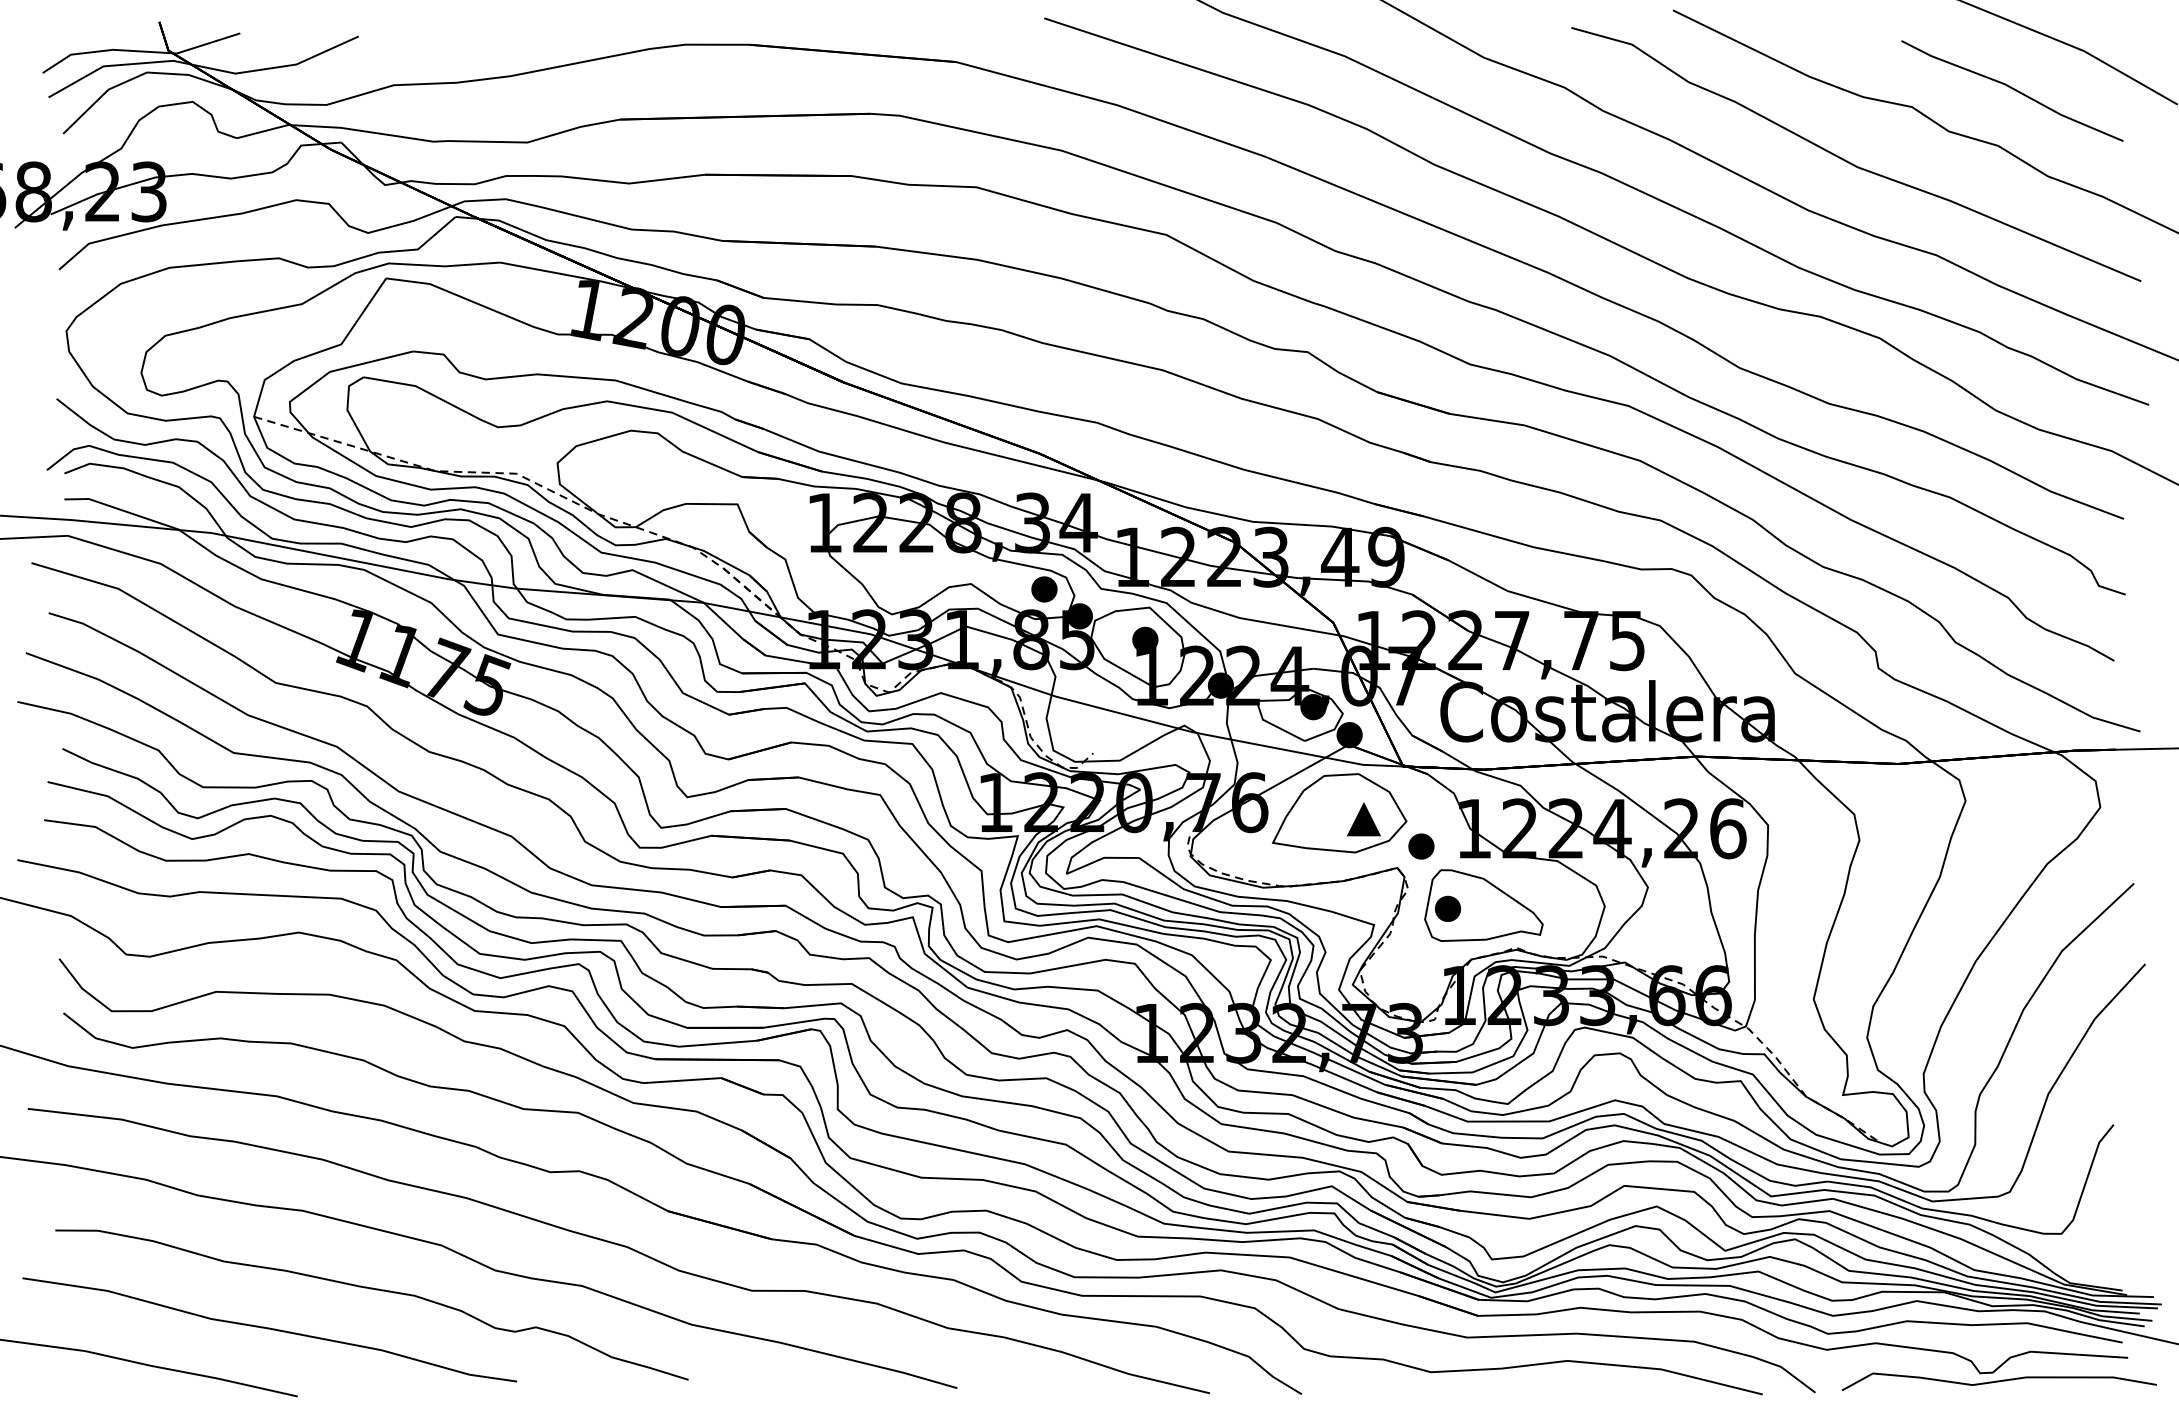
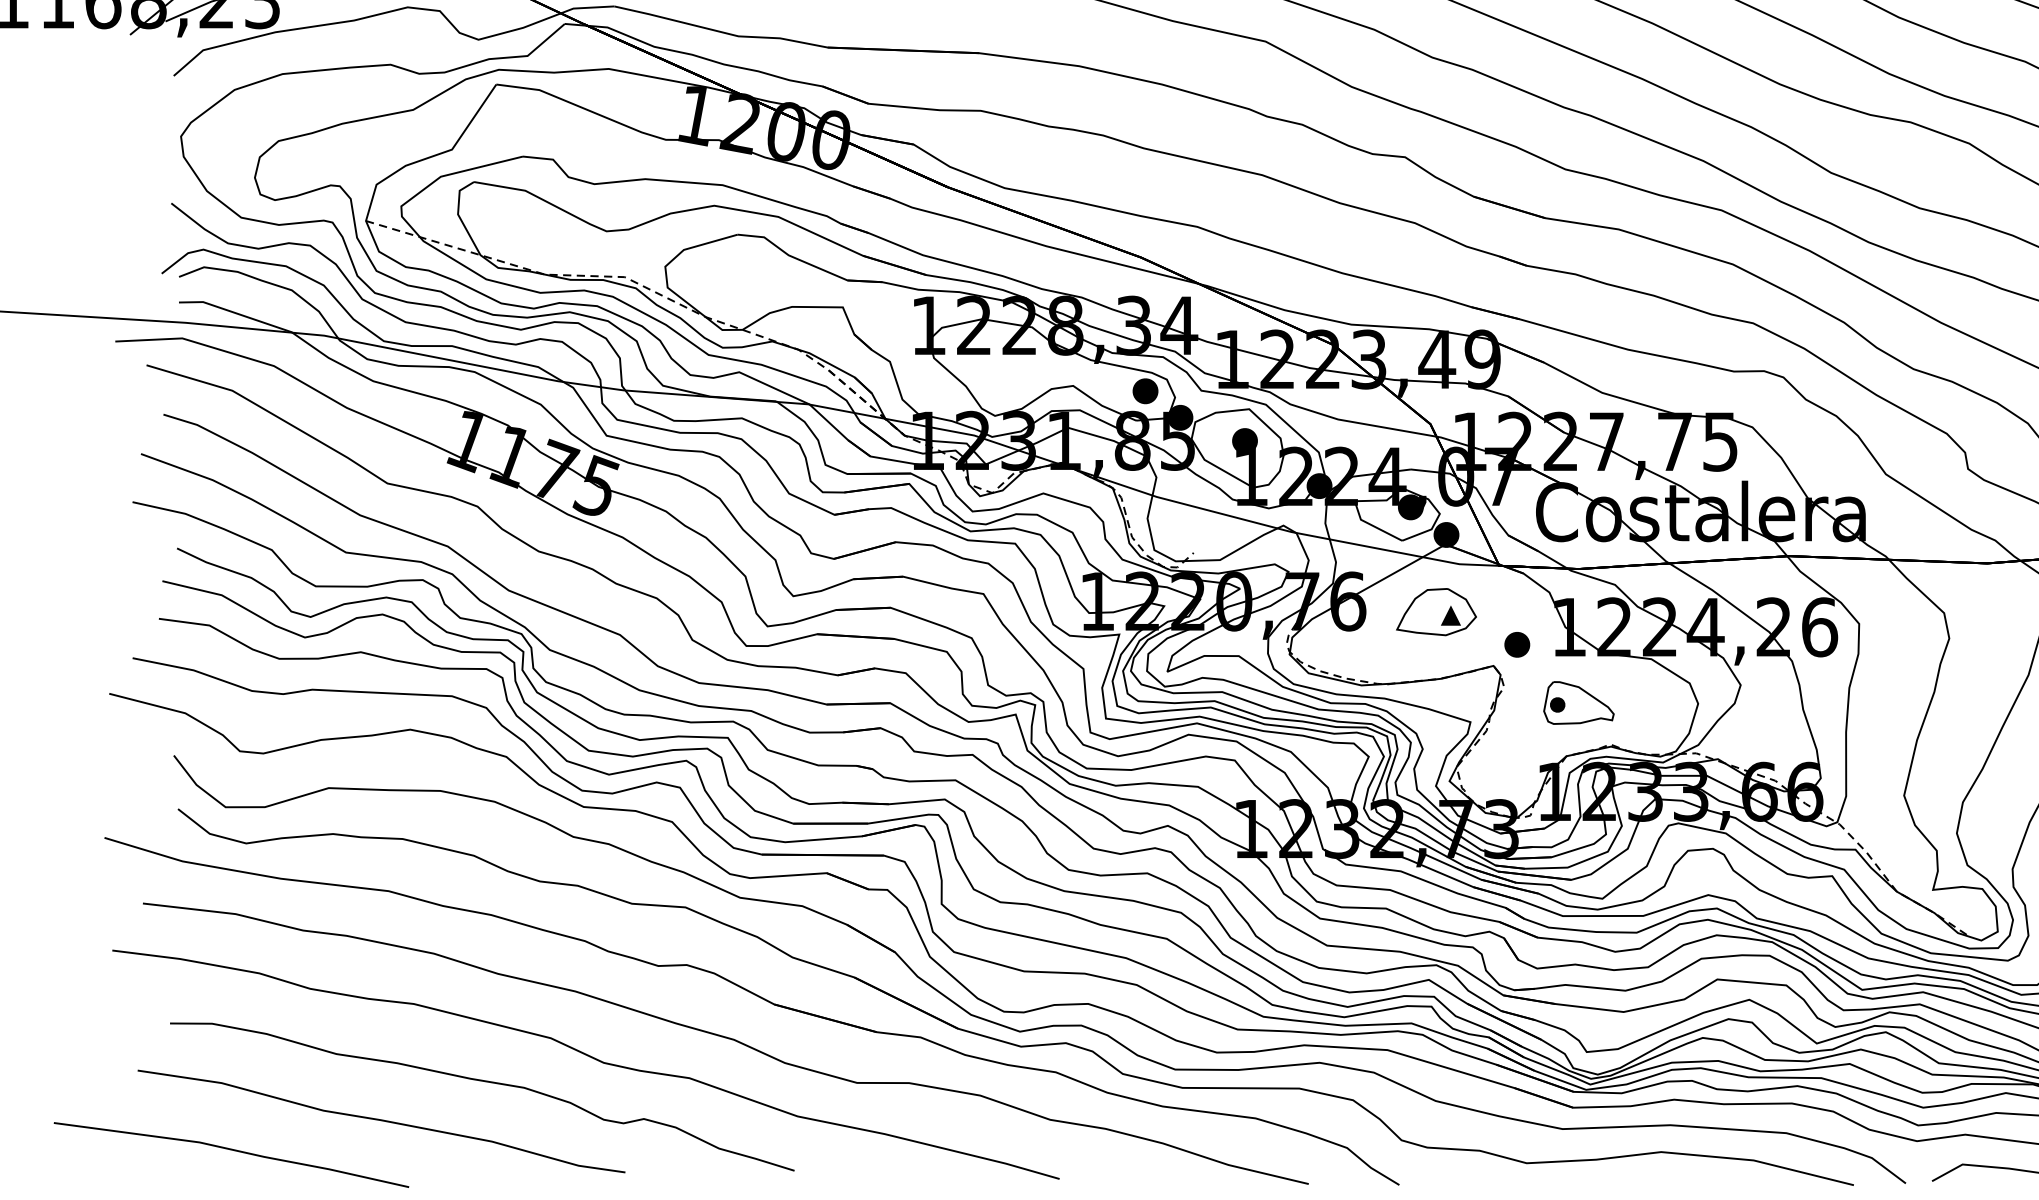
part: (1339, 813) -> (1436, 612), size x0.6
part: (1483, 905) -> (1578, 702), size x0.6

